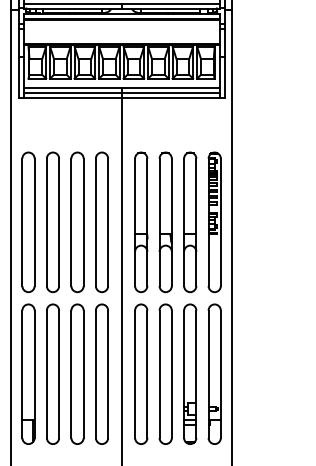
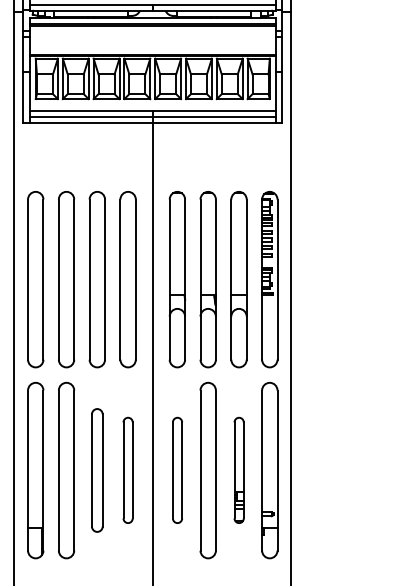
part: (77, 373) -> (97, 469), size x0.7
part: (101, 373) -> (127, 469), size x0.6
part: (141, 373) -> (177, 469), size x0.6
part: (190, 373) -> (239, 469), size x0.6

